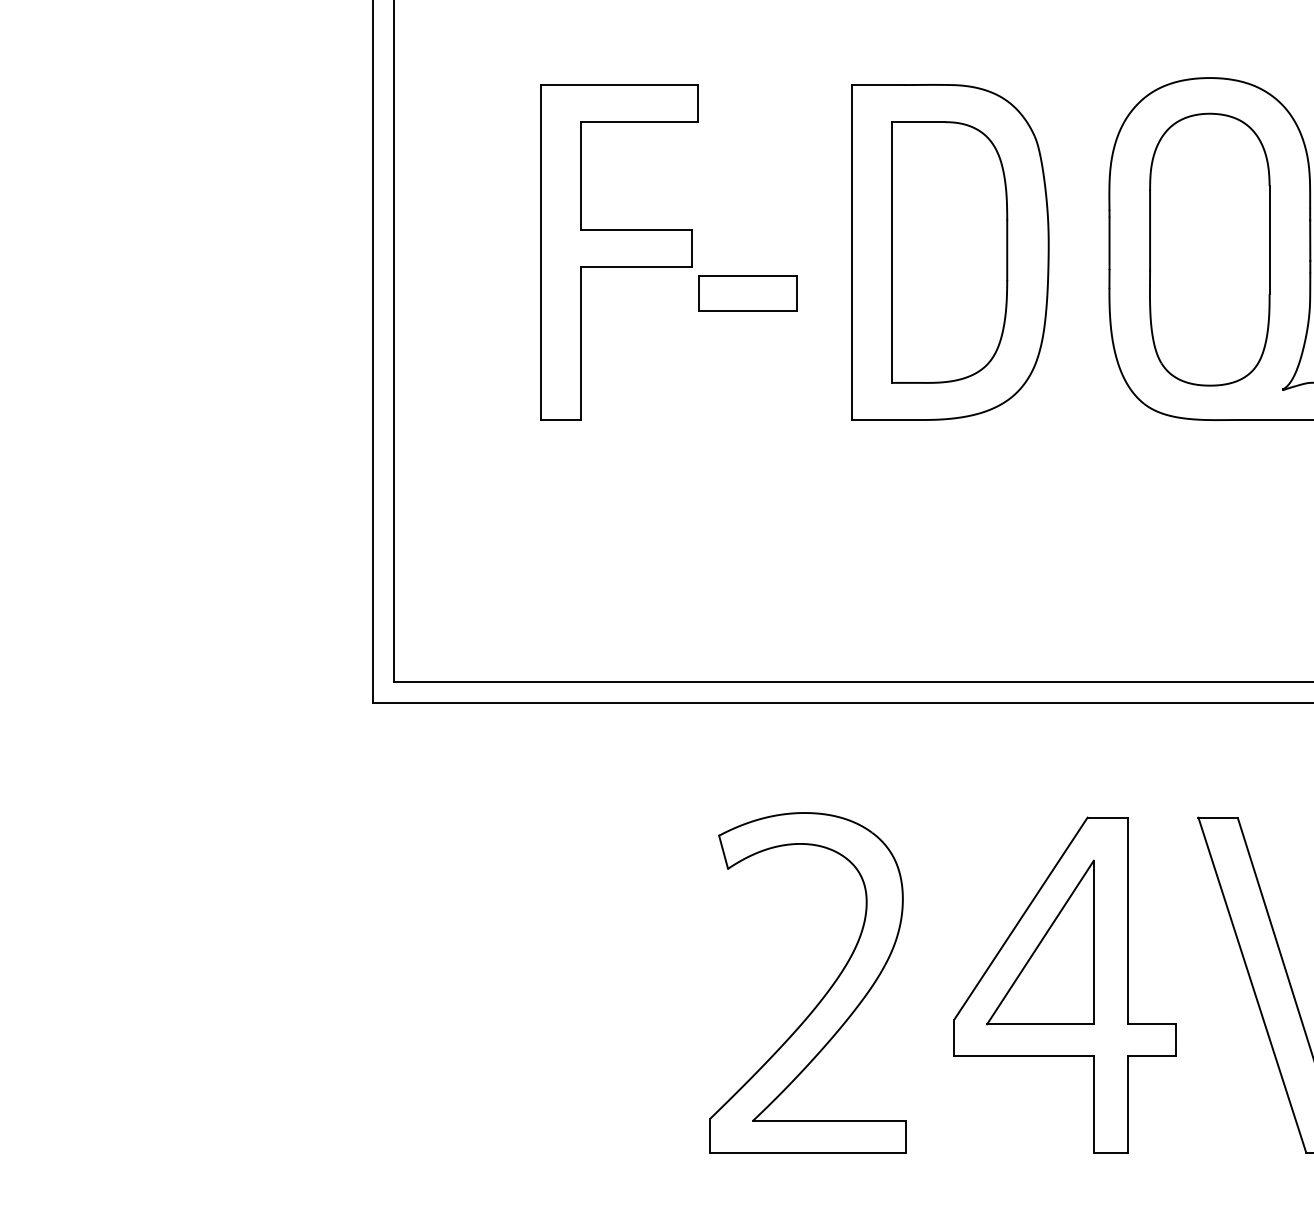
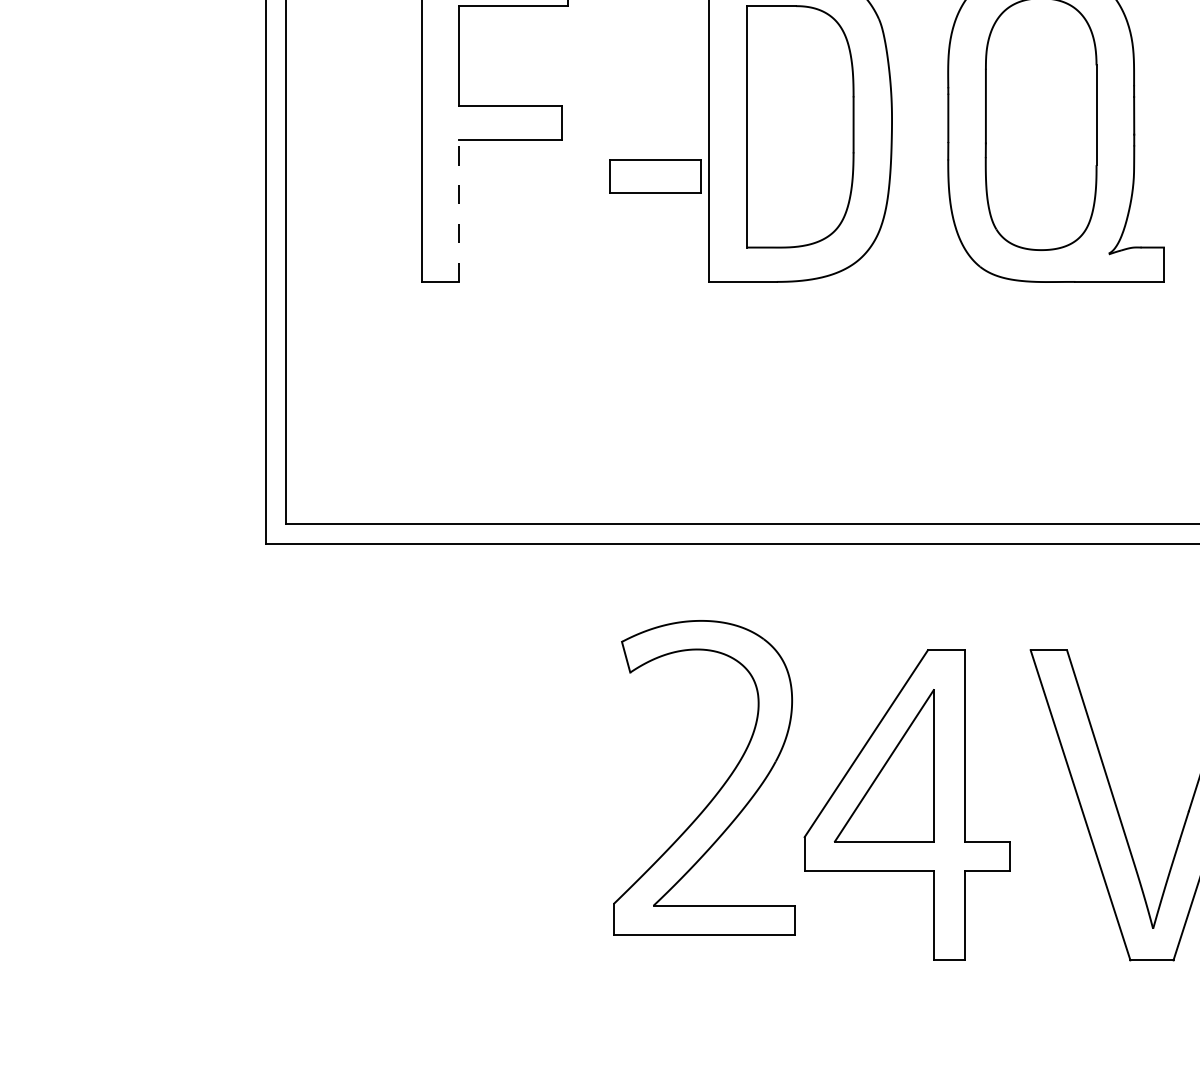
part: (747, 293) -> (654, 176), moved
line: (581, 343) -> (459, 211), solid -> dashed
part: (824, 994) -> (719, 788), moved

